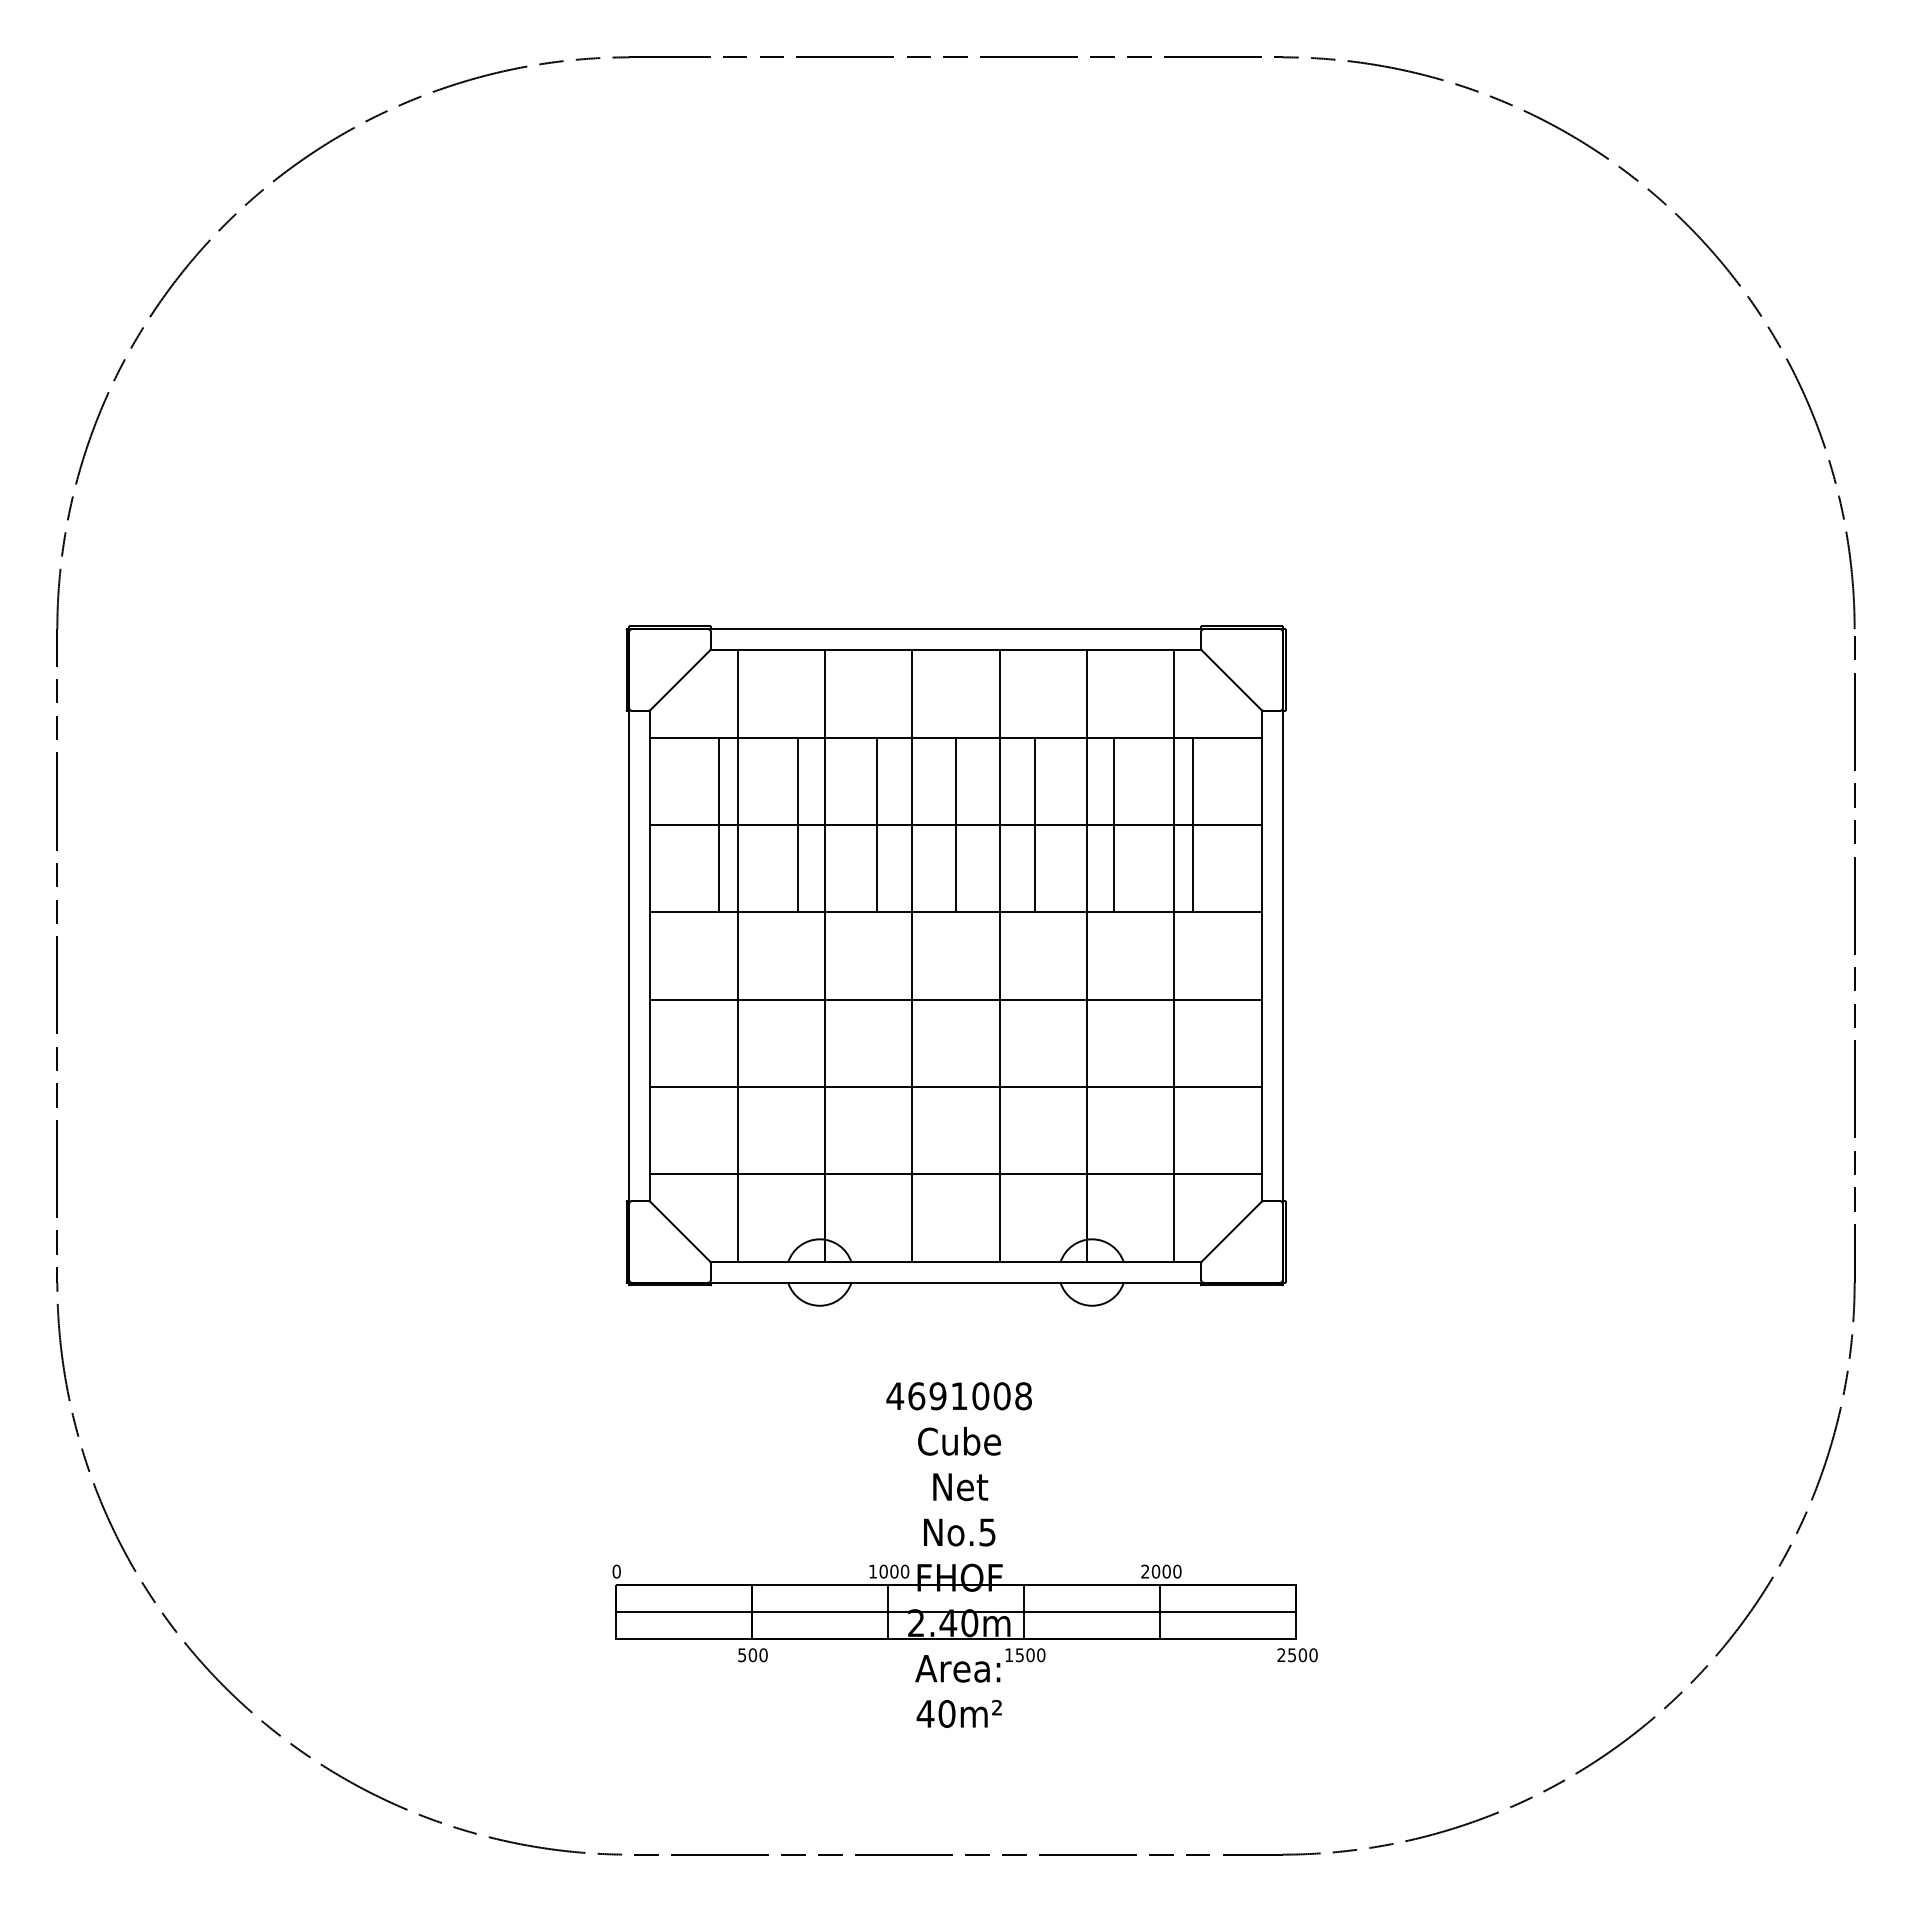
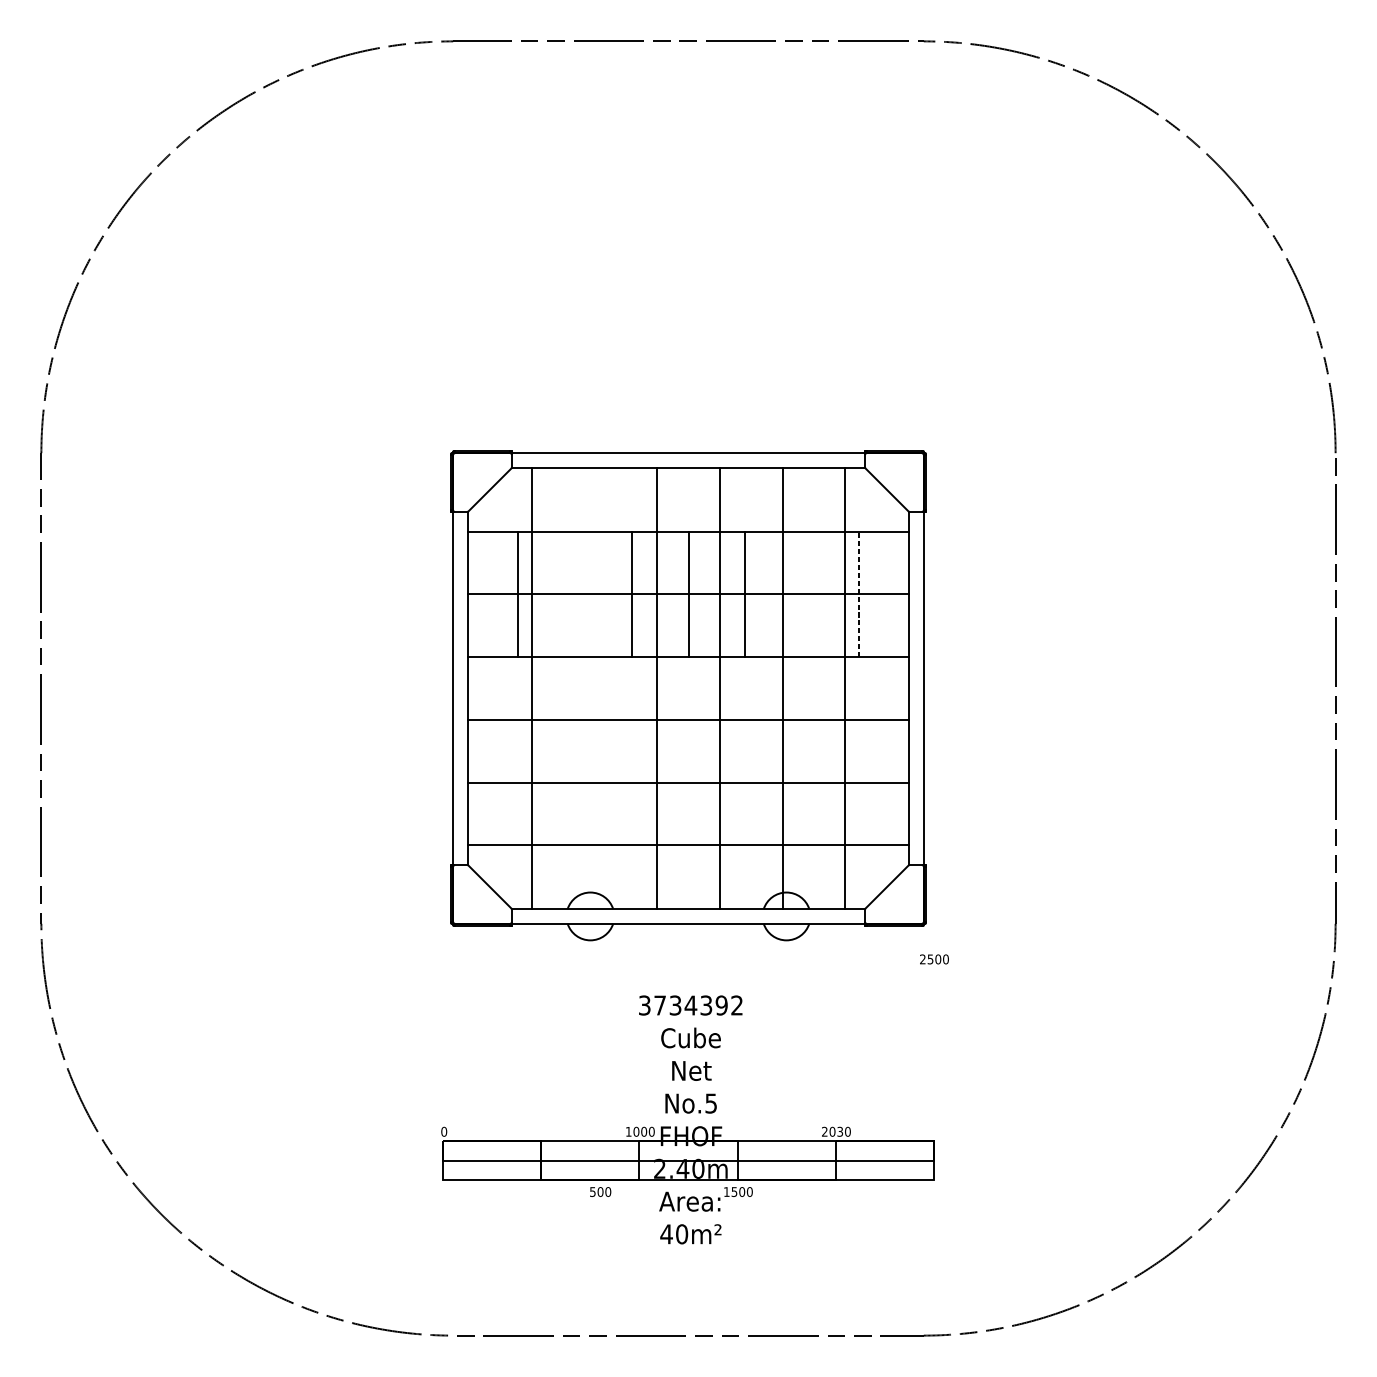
line: (1193, 824) -> (859, 593), solid -> dashed
line: (797, 825) -> (574, 594), removed
line: (1114, 825) -> (802, 594), removed
line: (825, 955) -> (594, 688), removed
text: (958, 1396) -> (690, 1005), 4691008 -> 3734392
text: (1166, 1571) -> (840, 1131), 2000 -> 2030
text: (752, 1655) -> (600, 1192), moved
text: (1297, 1655) -> (934, 959), moved

